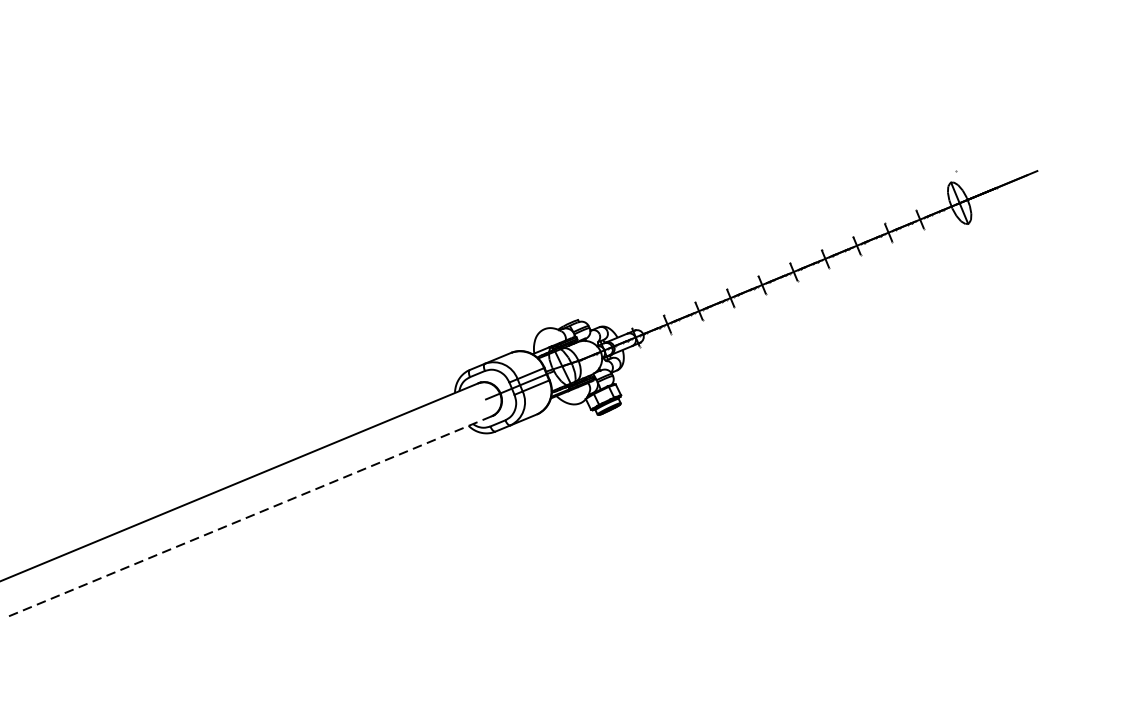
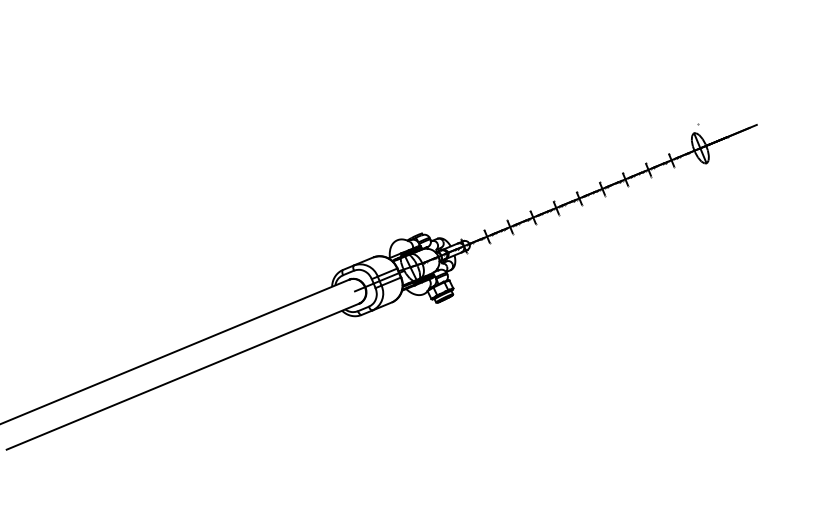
line: (251, 515) -> (183, 376), dashed -> solid

